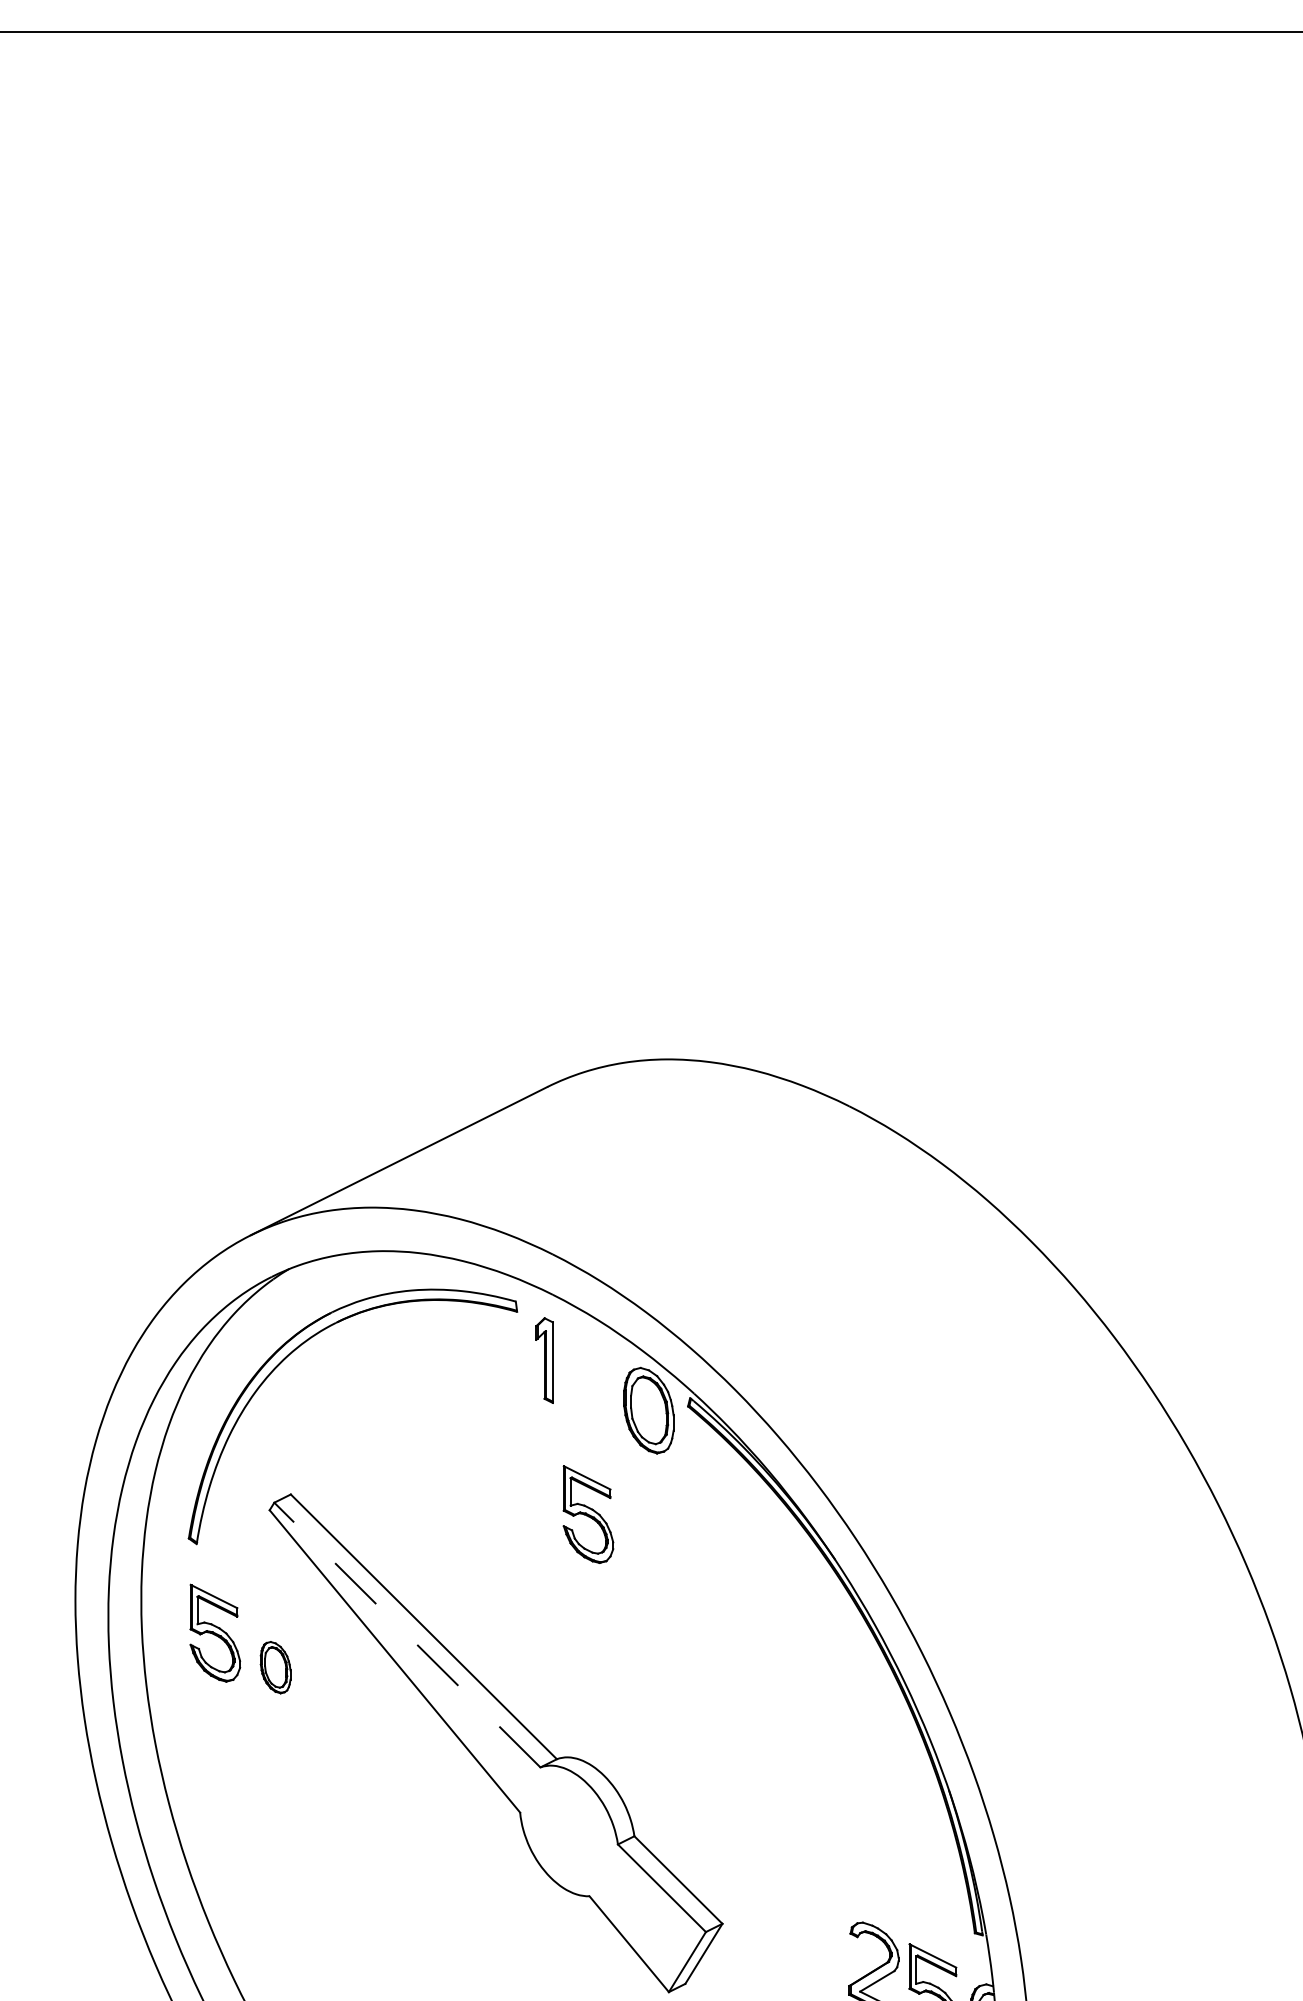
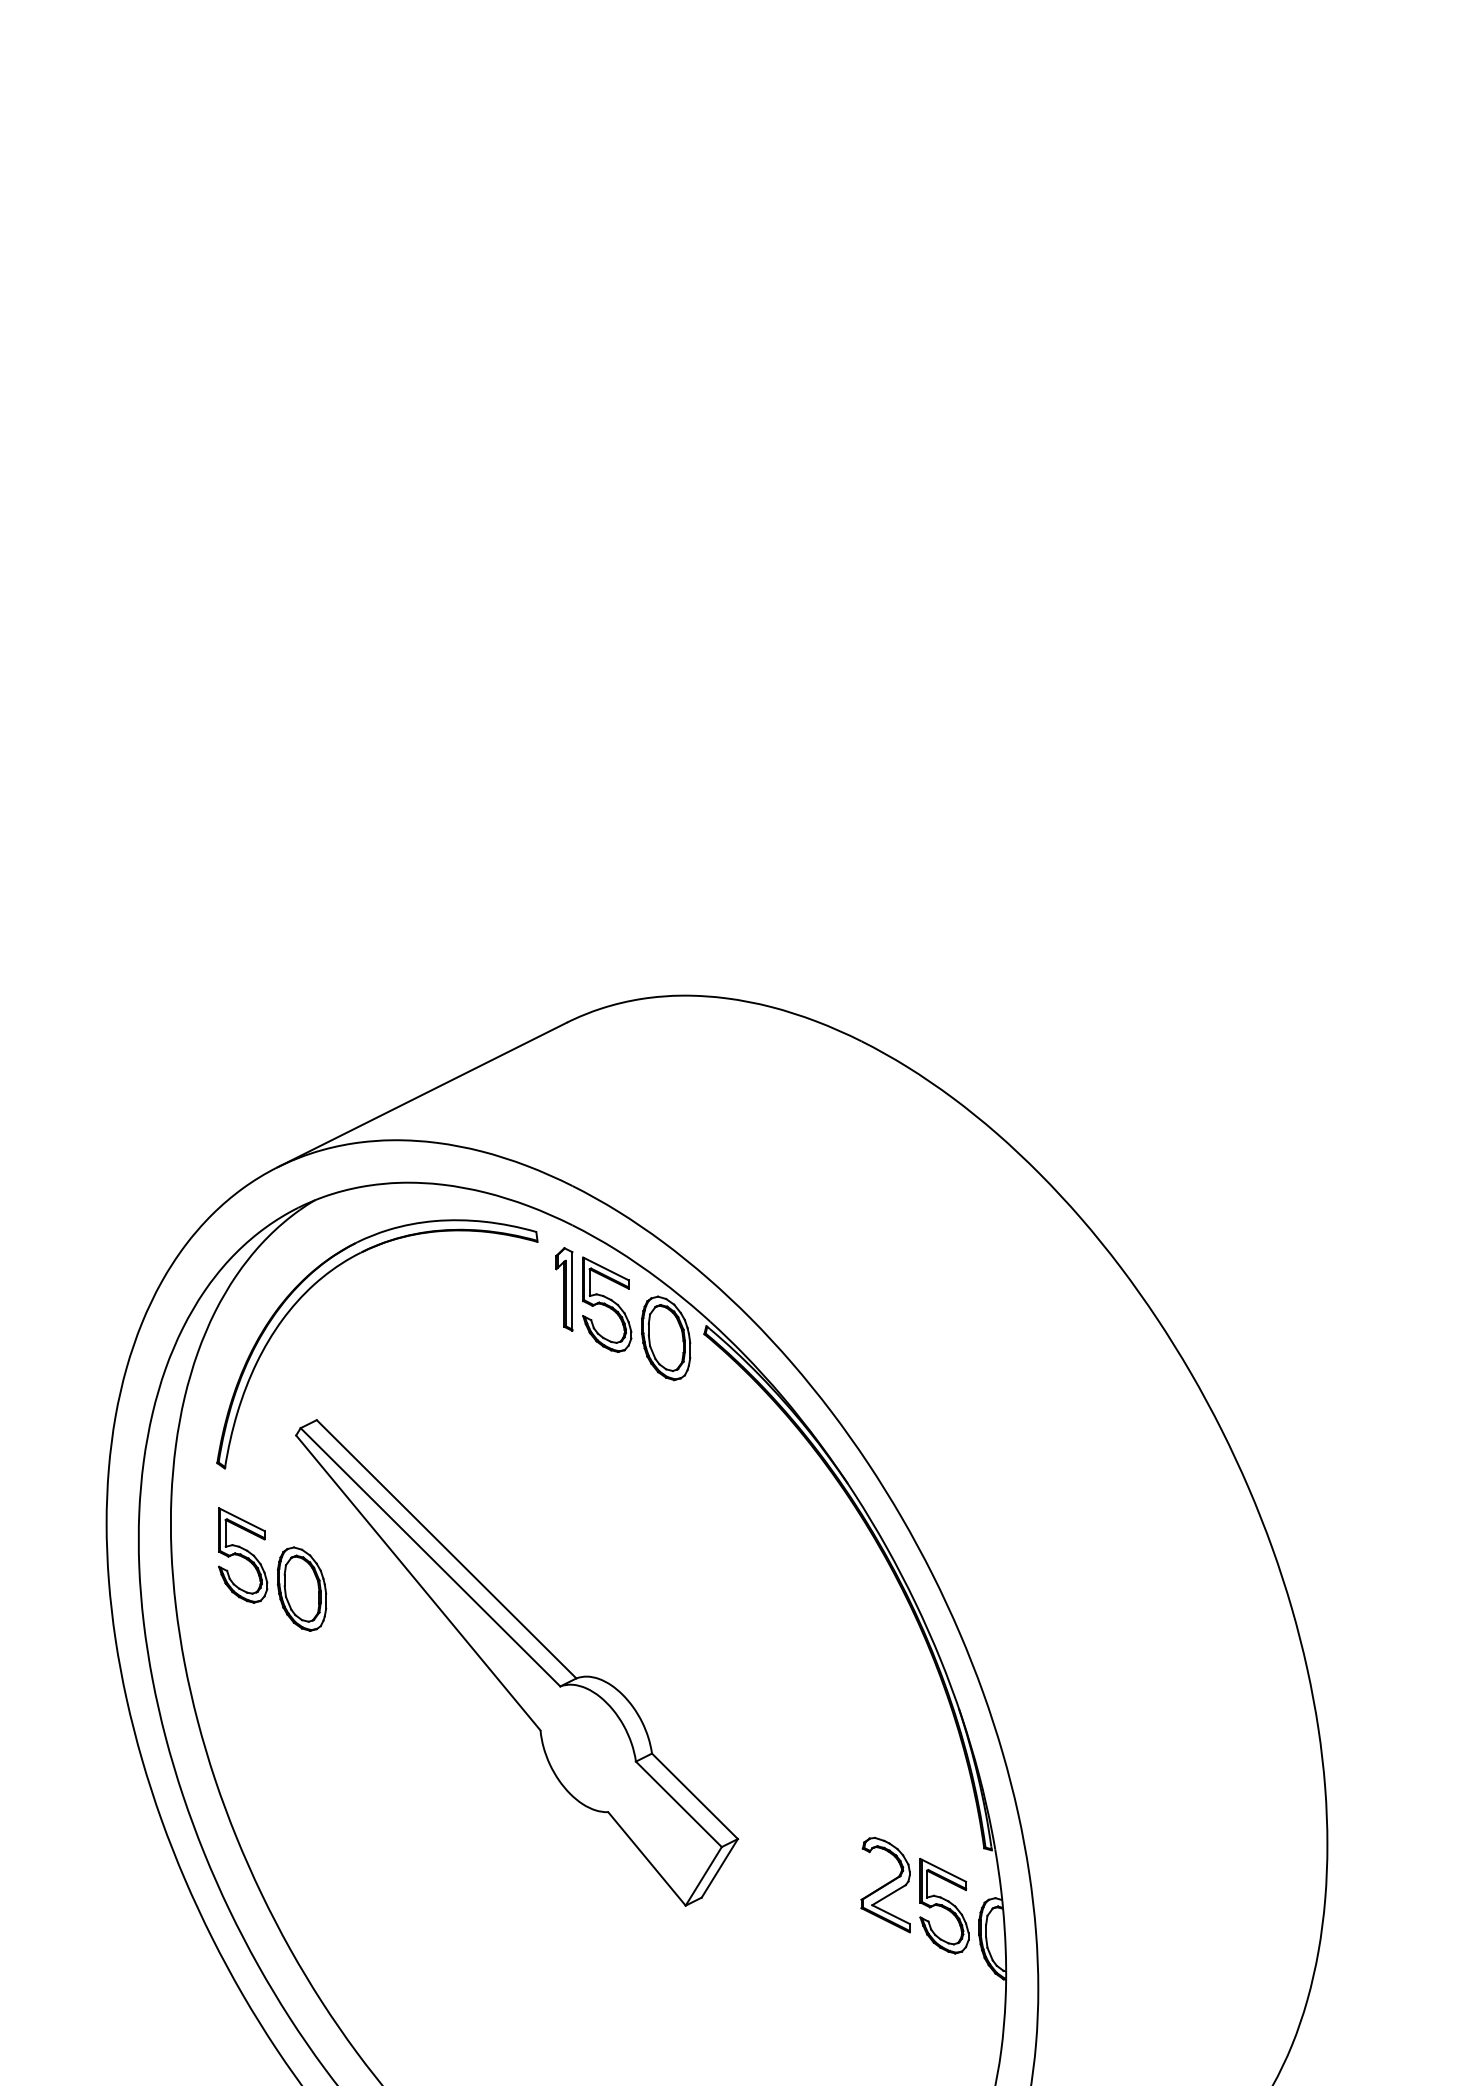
part: (588, 1514) -> (607, 1304), moved
line: (407, 1634) -> (430, 1556), dashed -> solid
part: (275, 1667) -> (301, 1588), size x1.67

